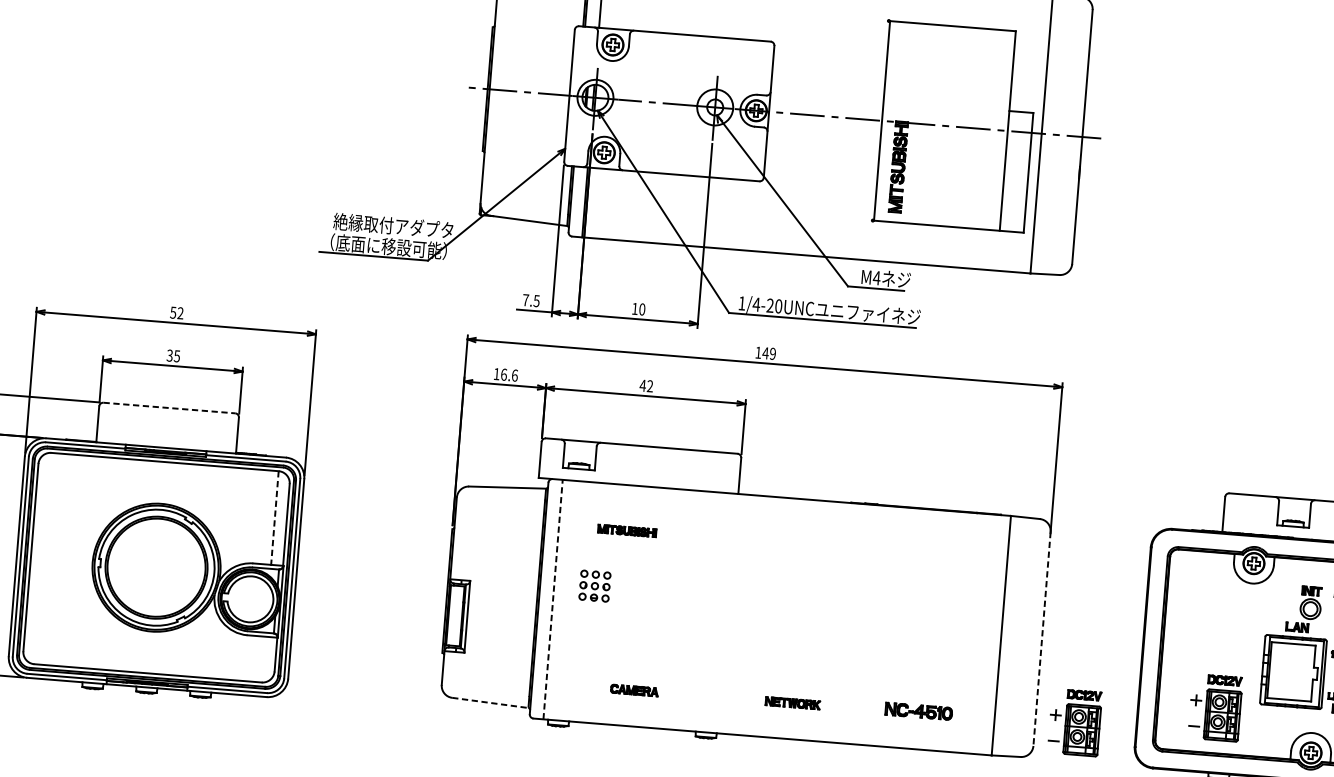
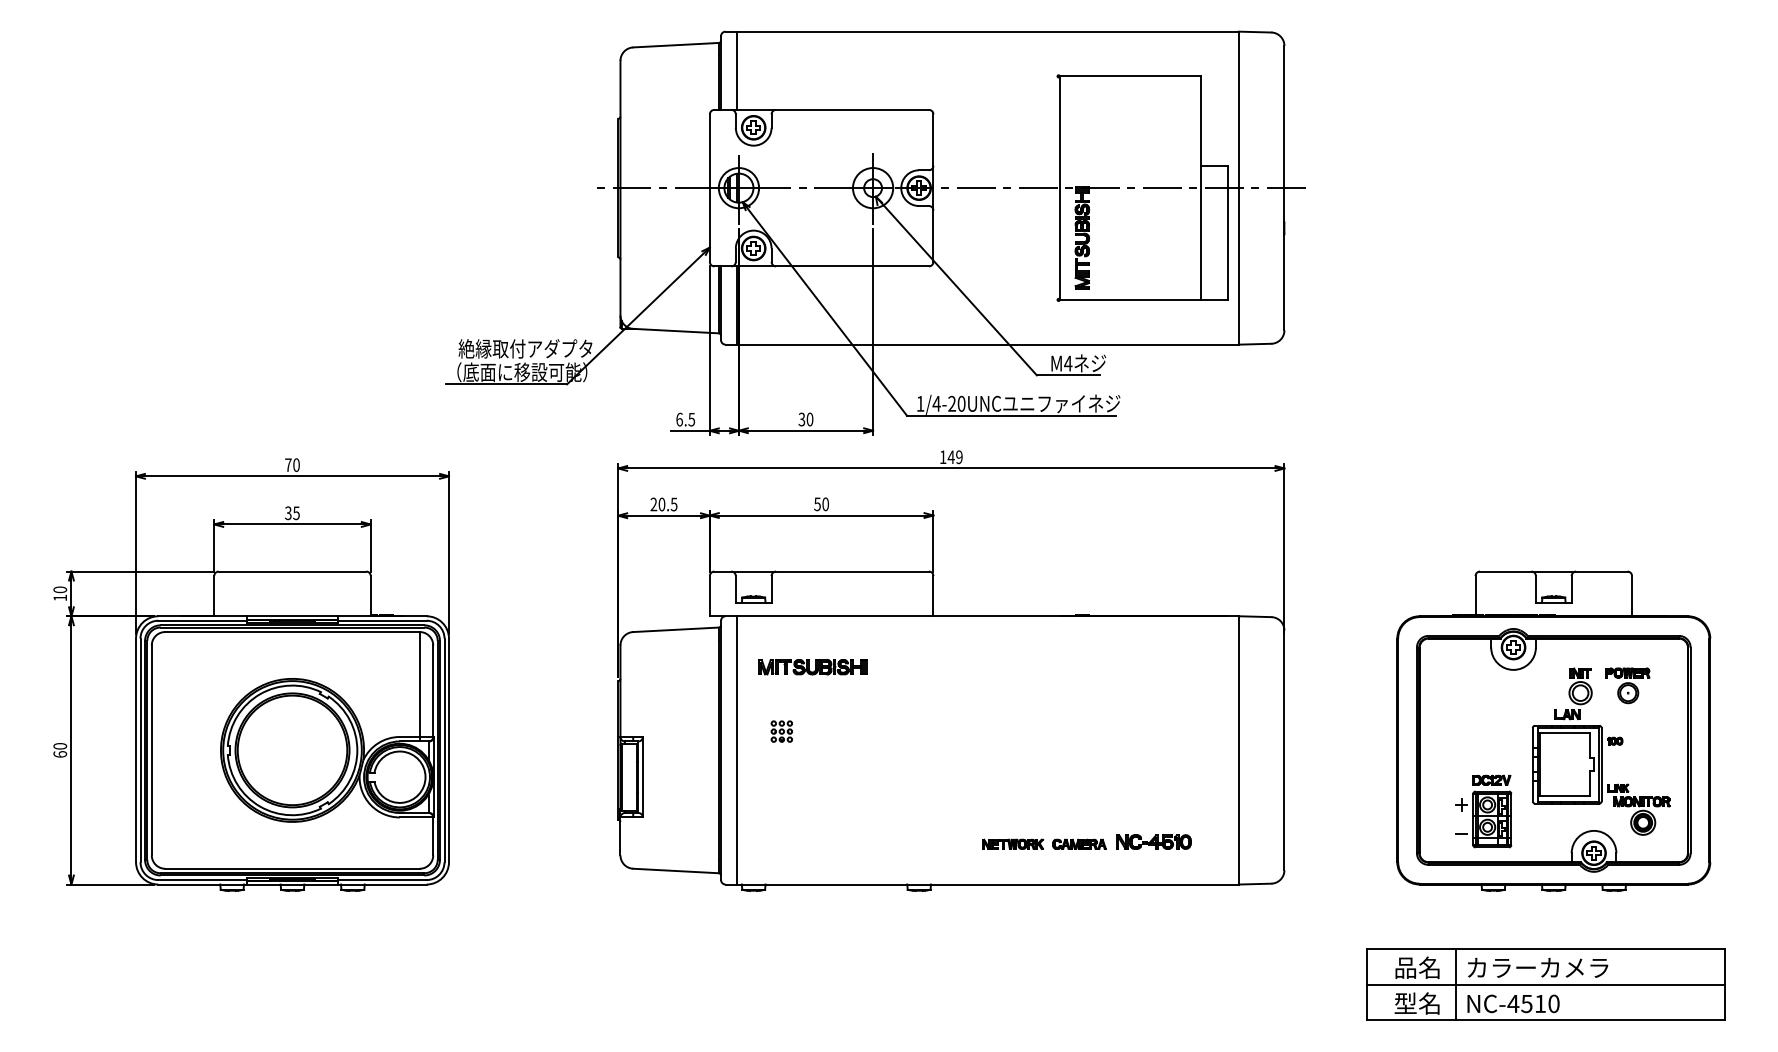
text: (525, 300) -> (679, 419), 7.5 -> 6.5
text: (634, 308) -> (801, 419), 10 -> 30
text: (177, 312) -> (292, 464), 52 -> 70
text: (505, 374) -> (663, 504), 16.6 -> 20.5
text: (645, 386) -> (820, 504), 42 -> 50
line: (169, 407) -> (292, 571), dashed -> solid
line: (274, 519) -> (419, 686), dashed -> solid
part: (626, 531) -> (812, 667), size x1.67
part: (594, 585) -> (781, 731), size x0.62
line: (552, 598) -> (736, 749), dashed -> solid
line: (1042, 639) -> (1284, 750), dashed -> solid
part: (634, 689) -> (1079, 843), moved
line: (490, 703) -> (676, 871), dashed -> solid
part: (1074, 722) -> (1328, 840), removed

